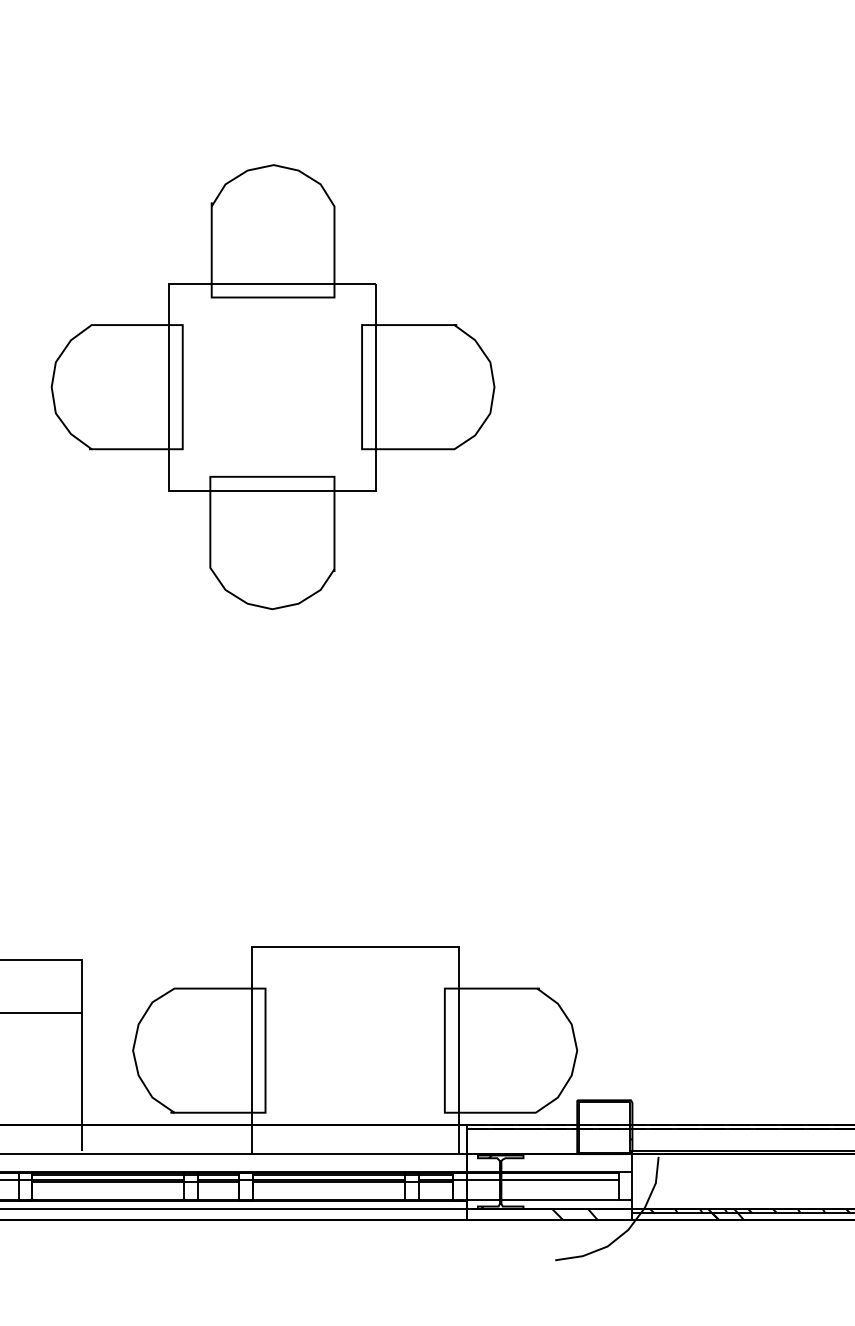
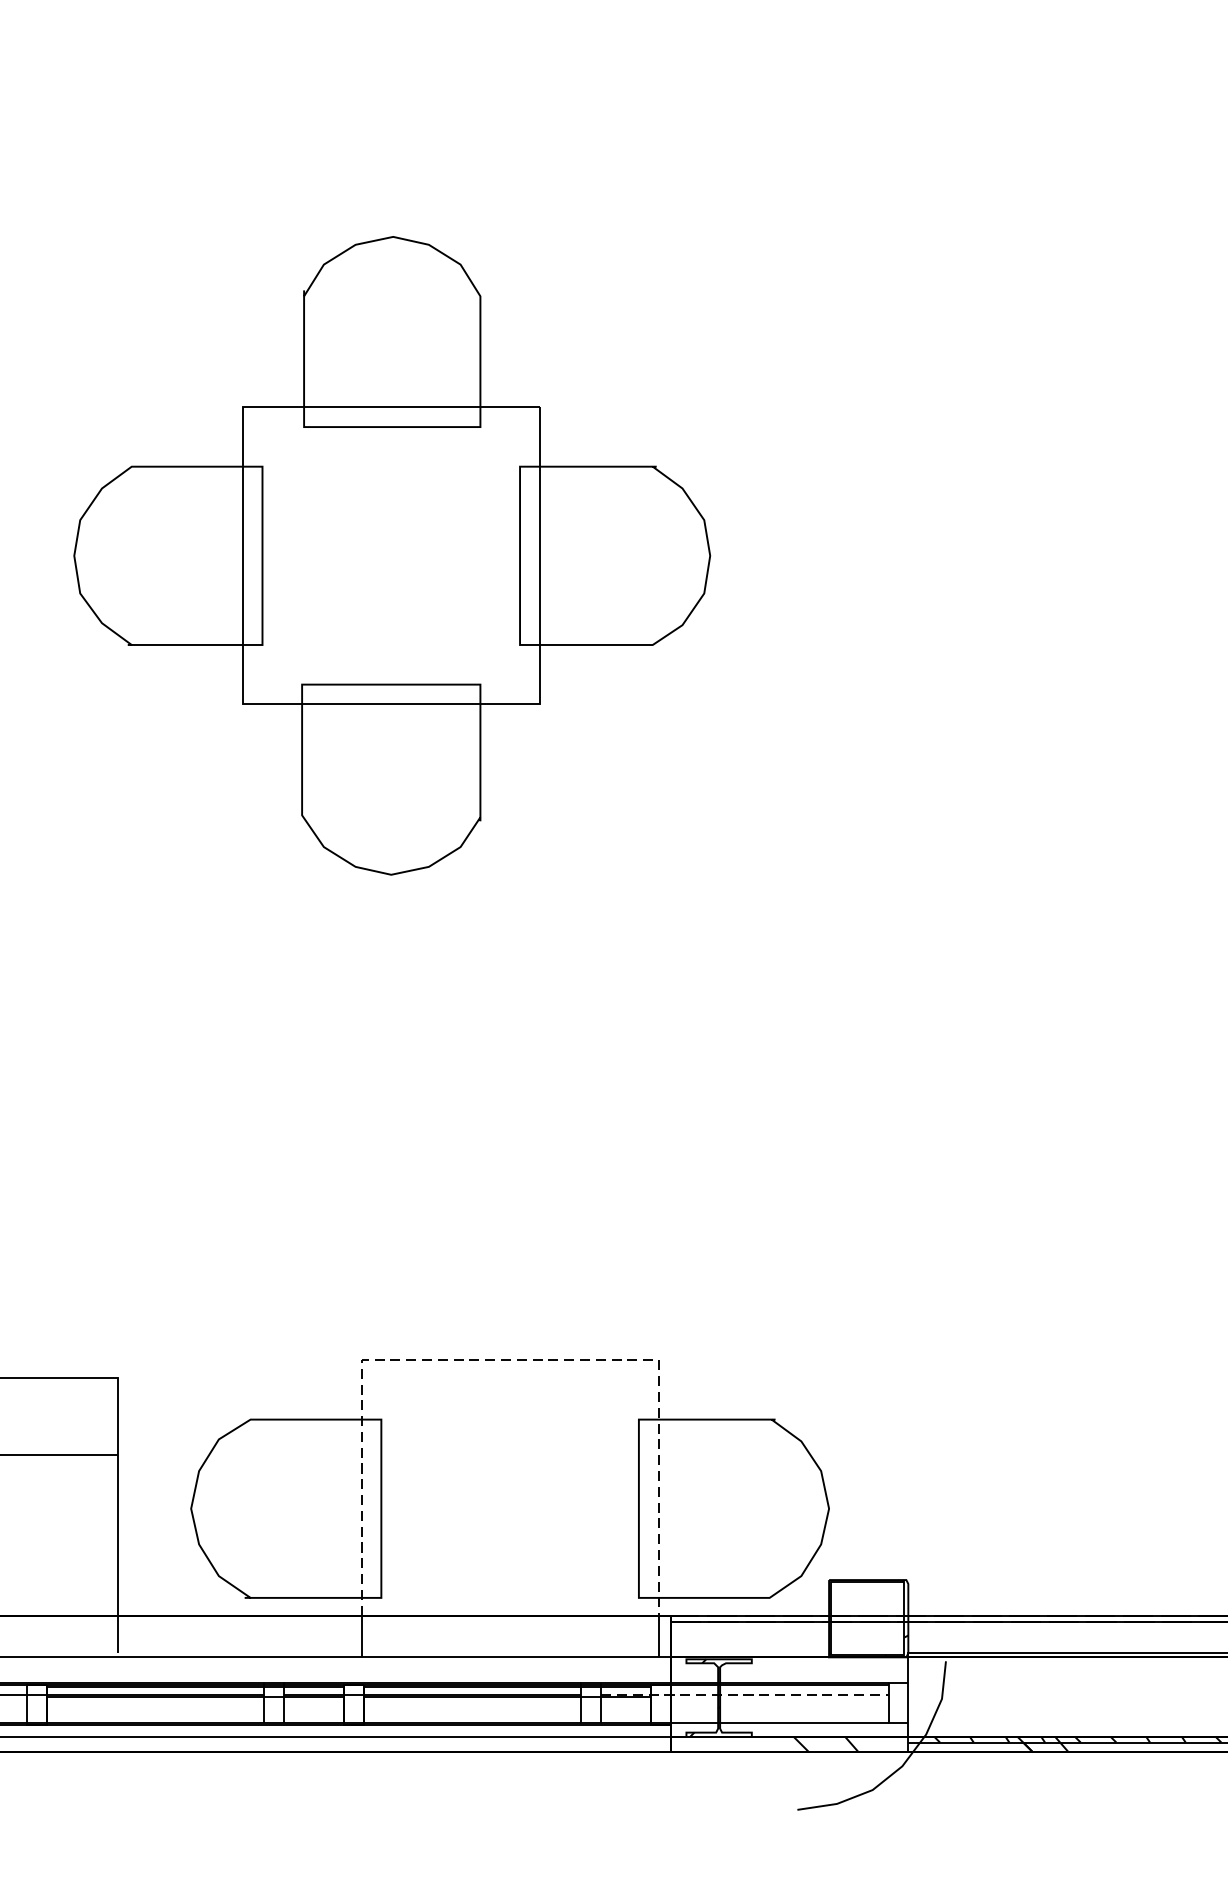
line: (355, 947) -> (510, 1360), solid -> dashed
line: (519, 1180) -> (746, 1695), solid -> dashed

